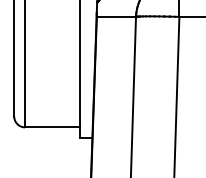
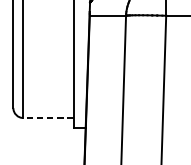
line: (51, 127) -> (47, 118), solid -> dashed

